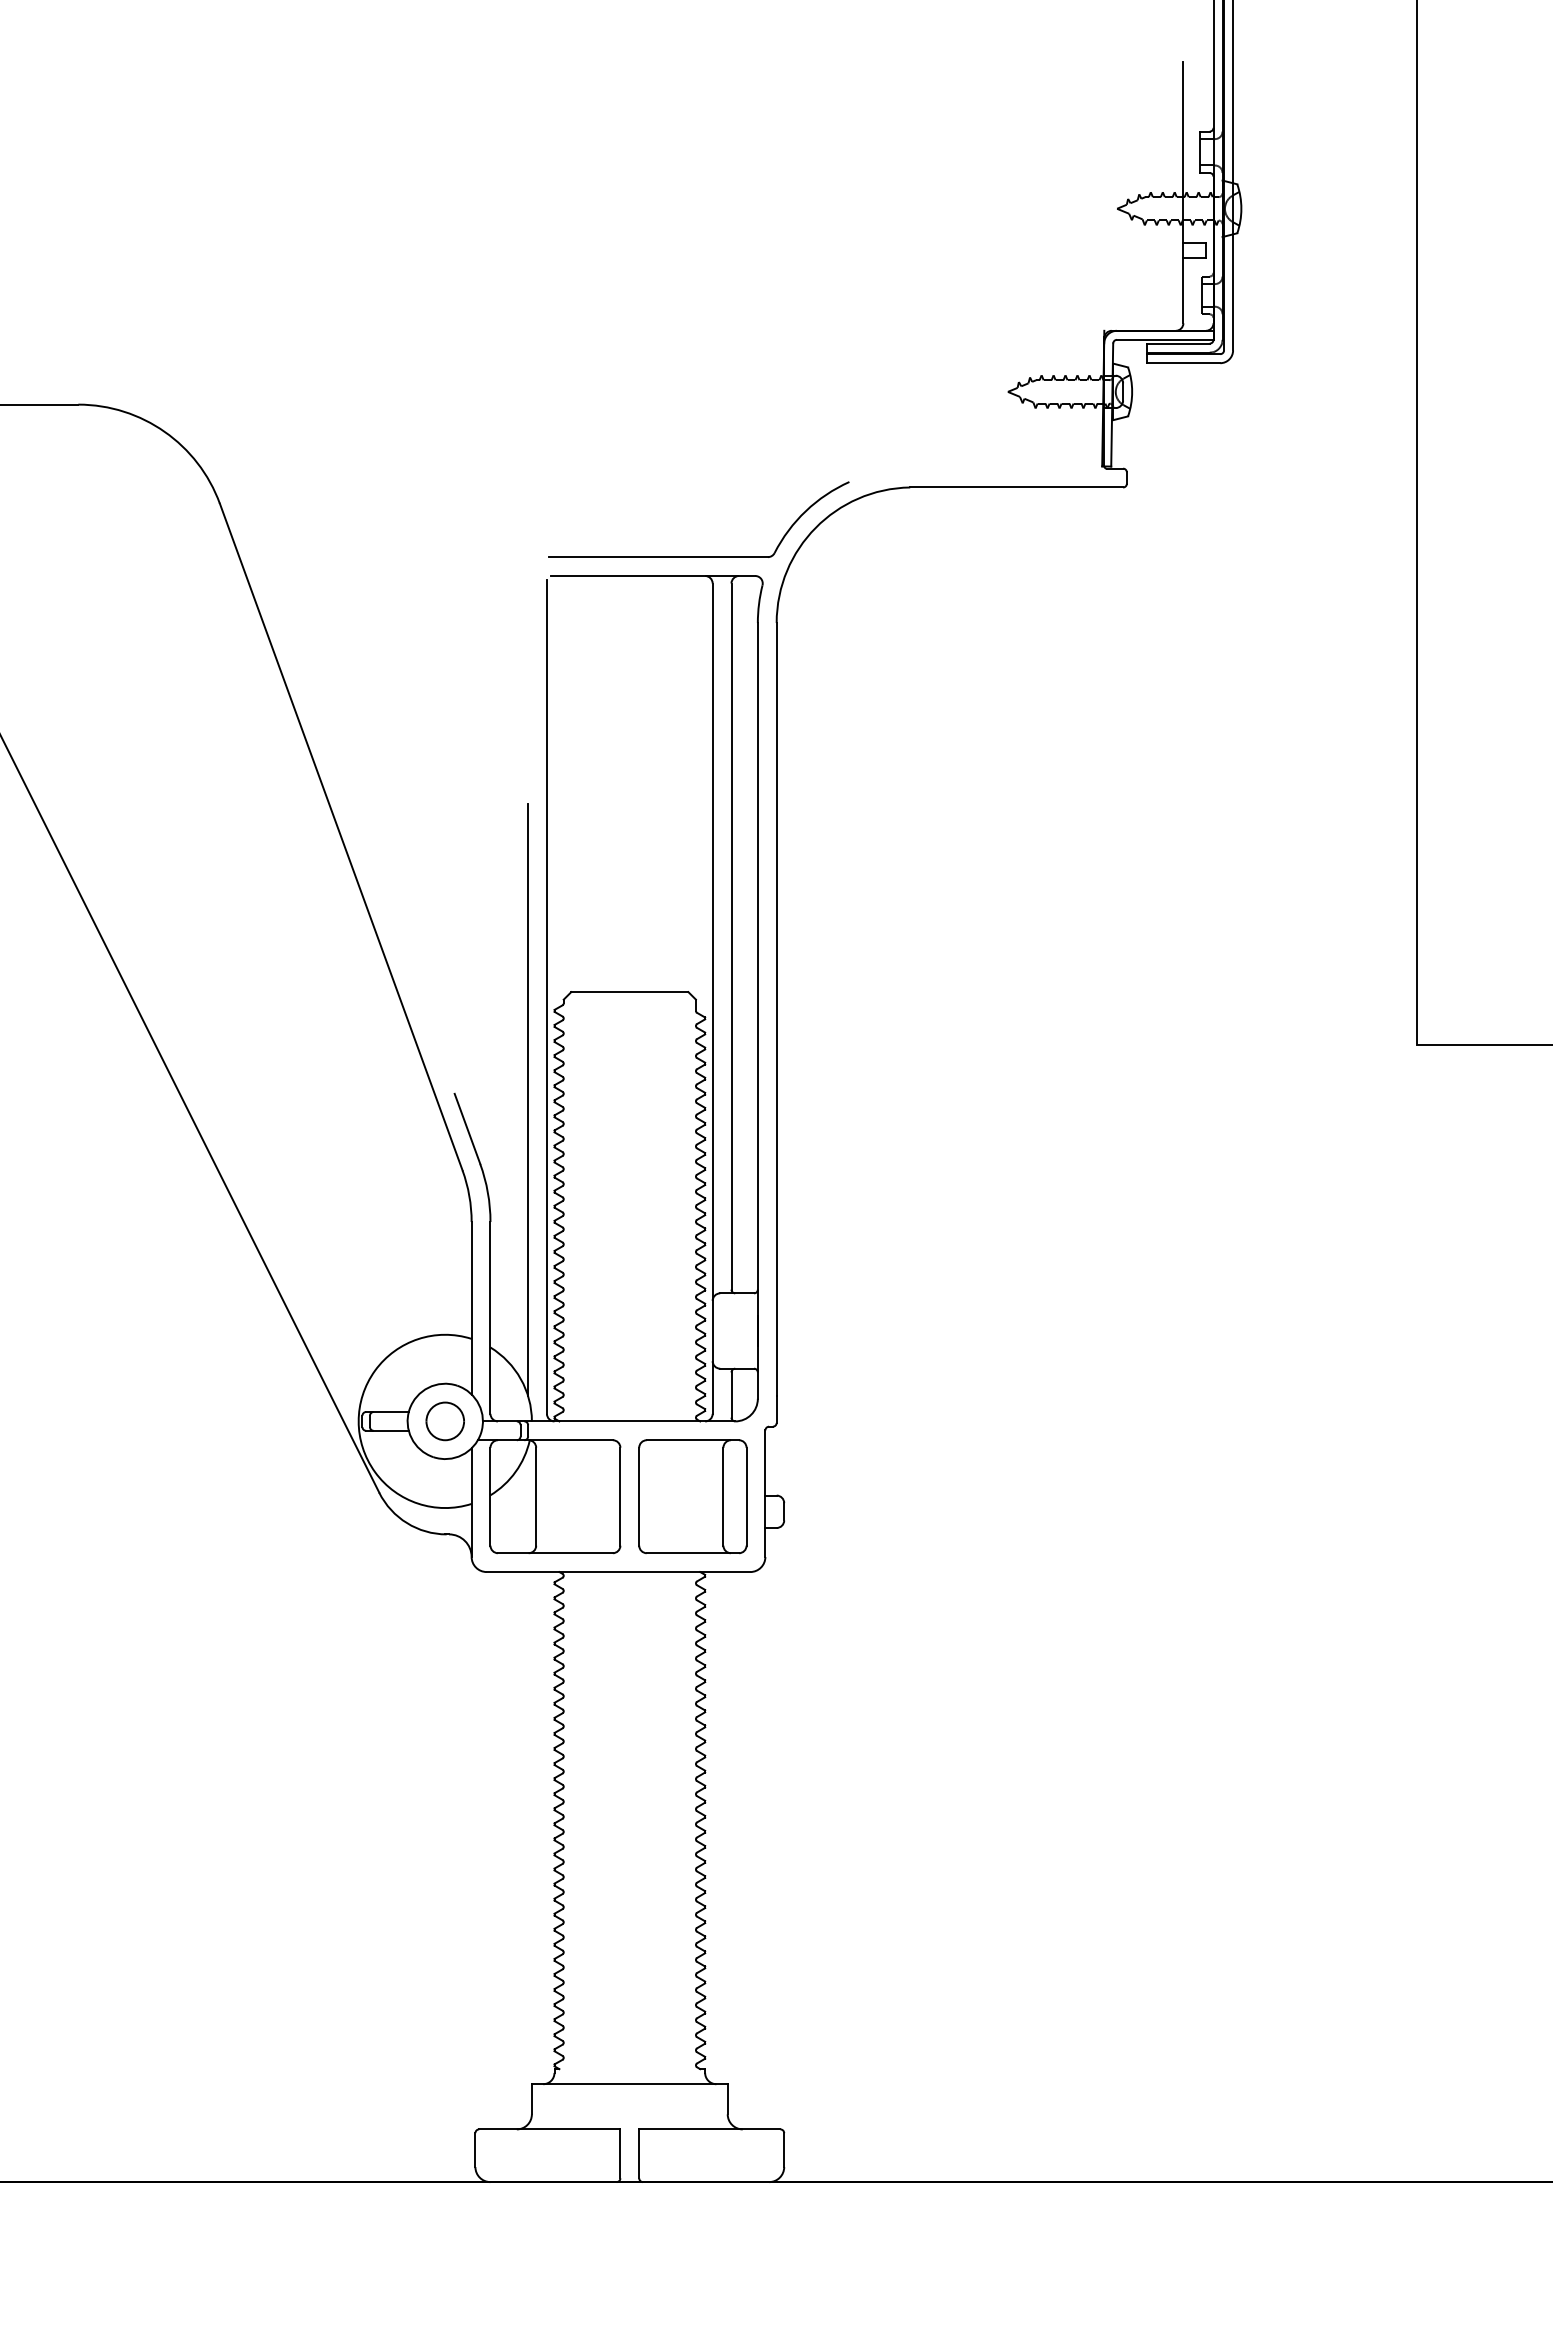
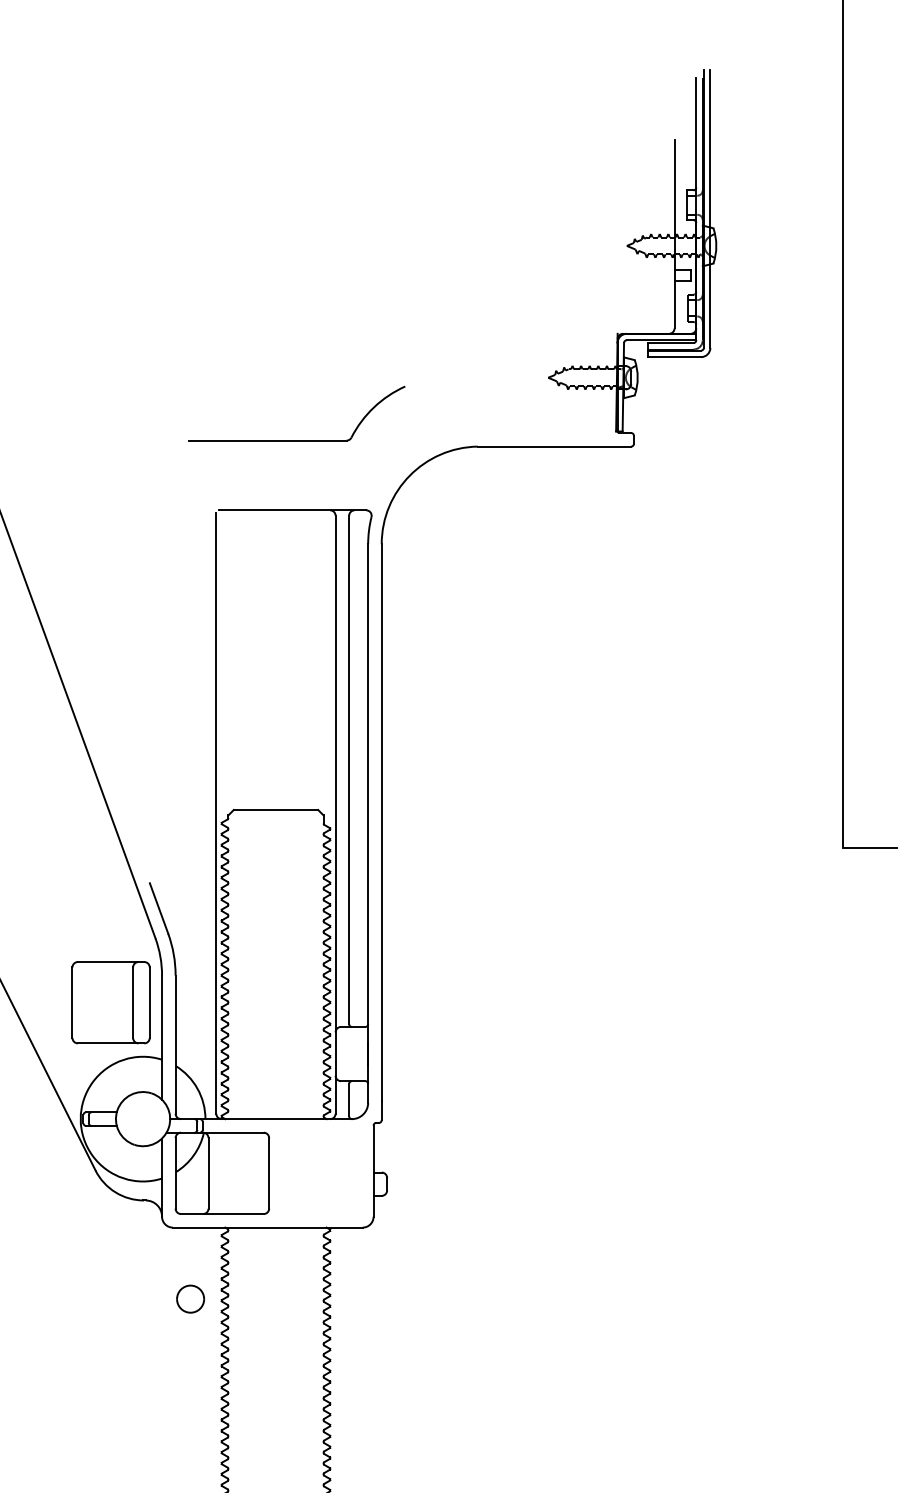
part: (698, 556) -> (296, 440), moved
line: (528, 1099) -> (203, 887), removed
part: (444, 1421) -> (190, 1299), moved
part: (692, 1496) -> (110, 1002), moved

